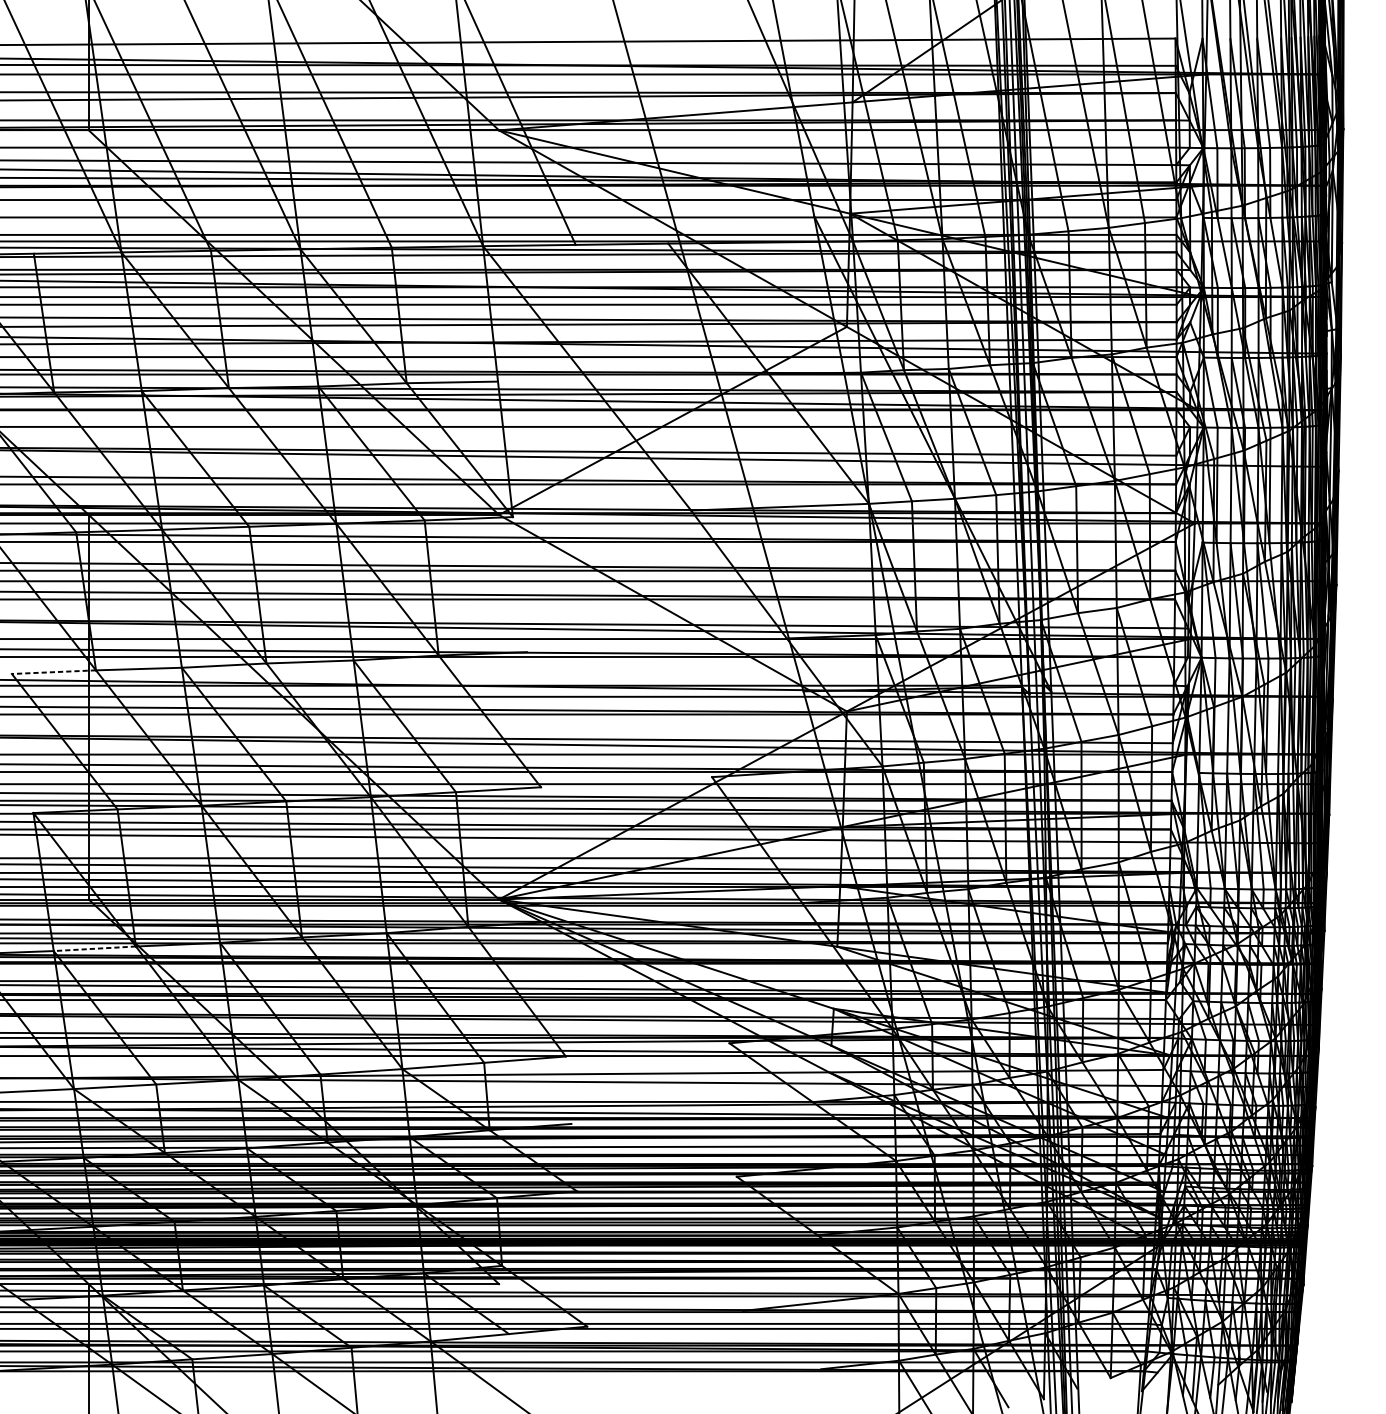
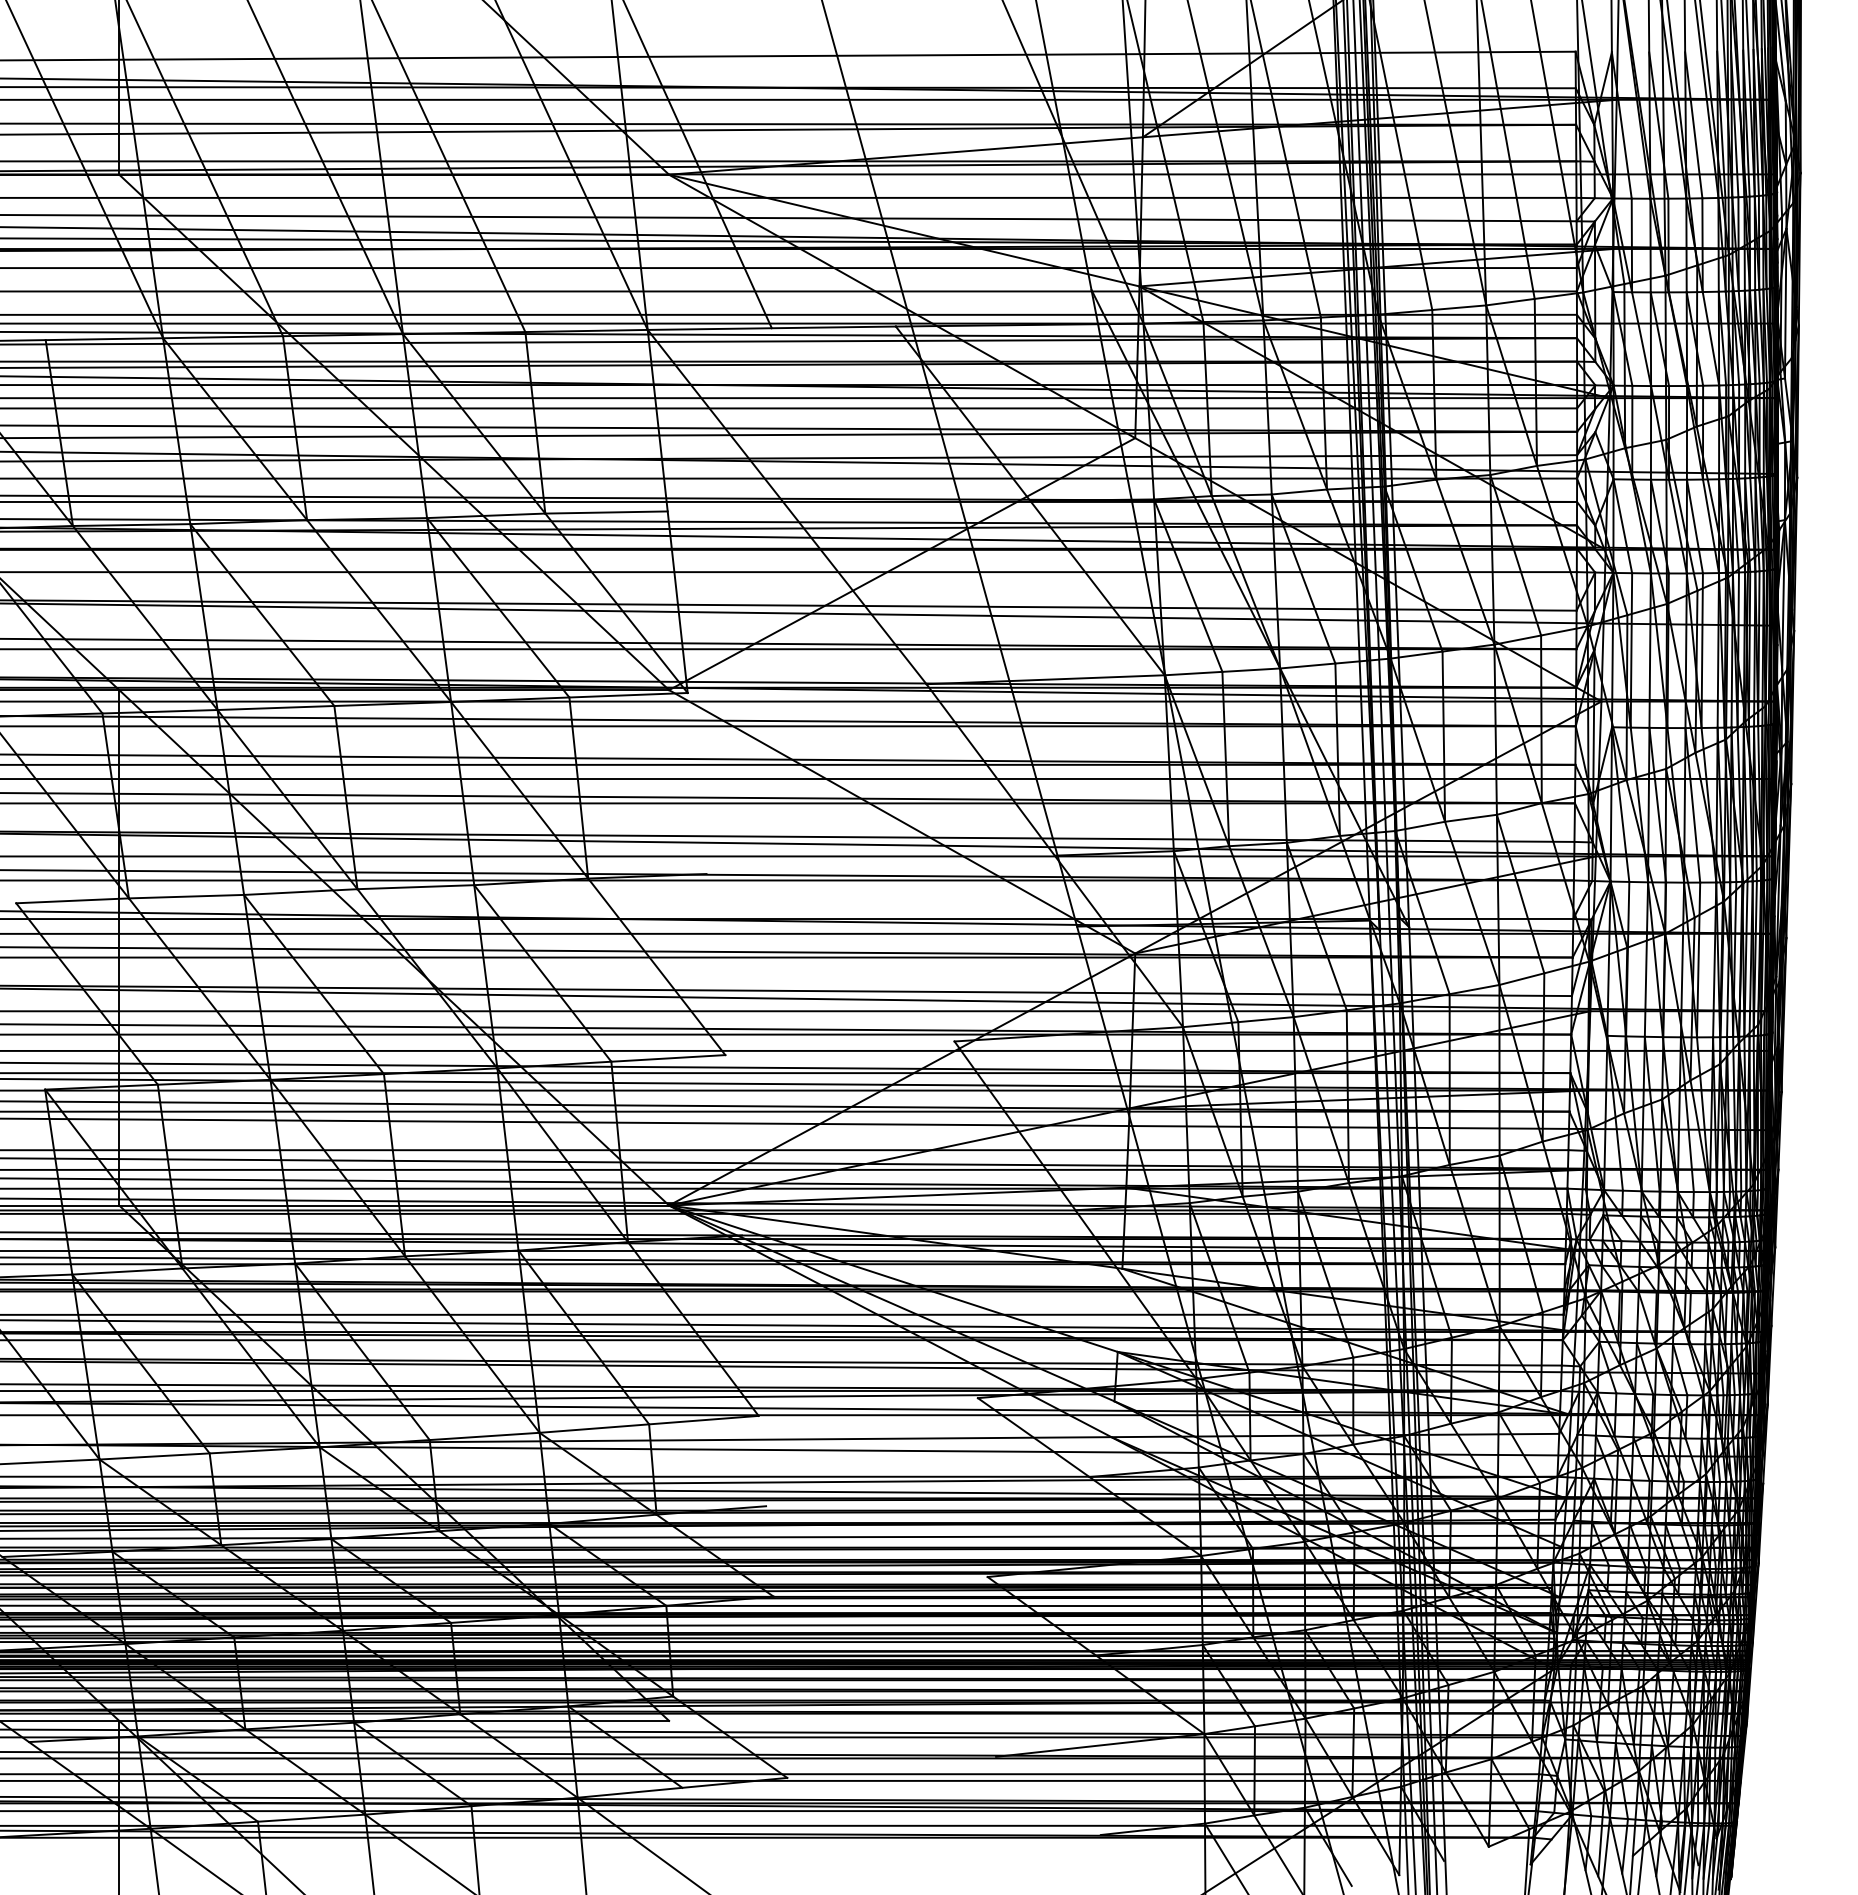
line: (53, 671) -> (72, 900), dashed -> solid
line: (94, 948) -> (126, 1271), dashed -> solid

